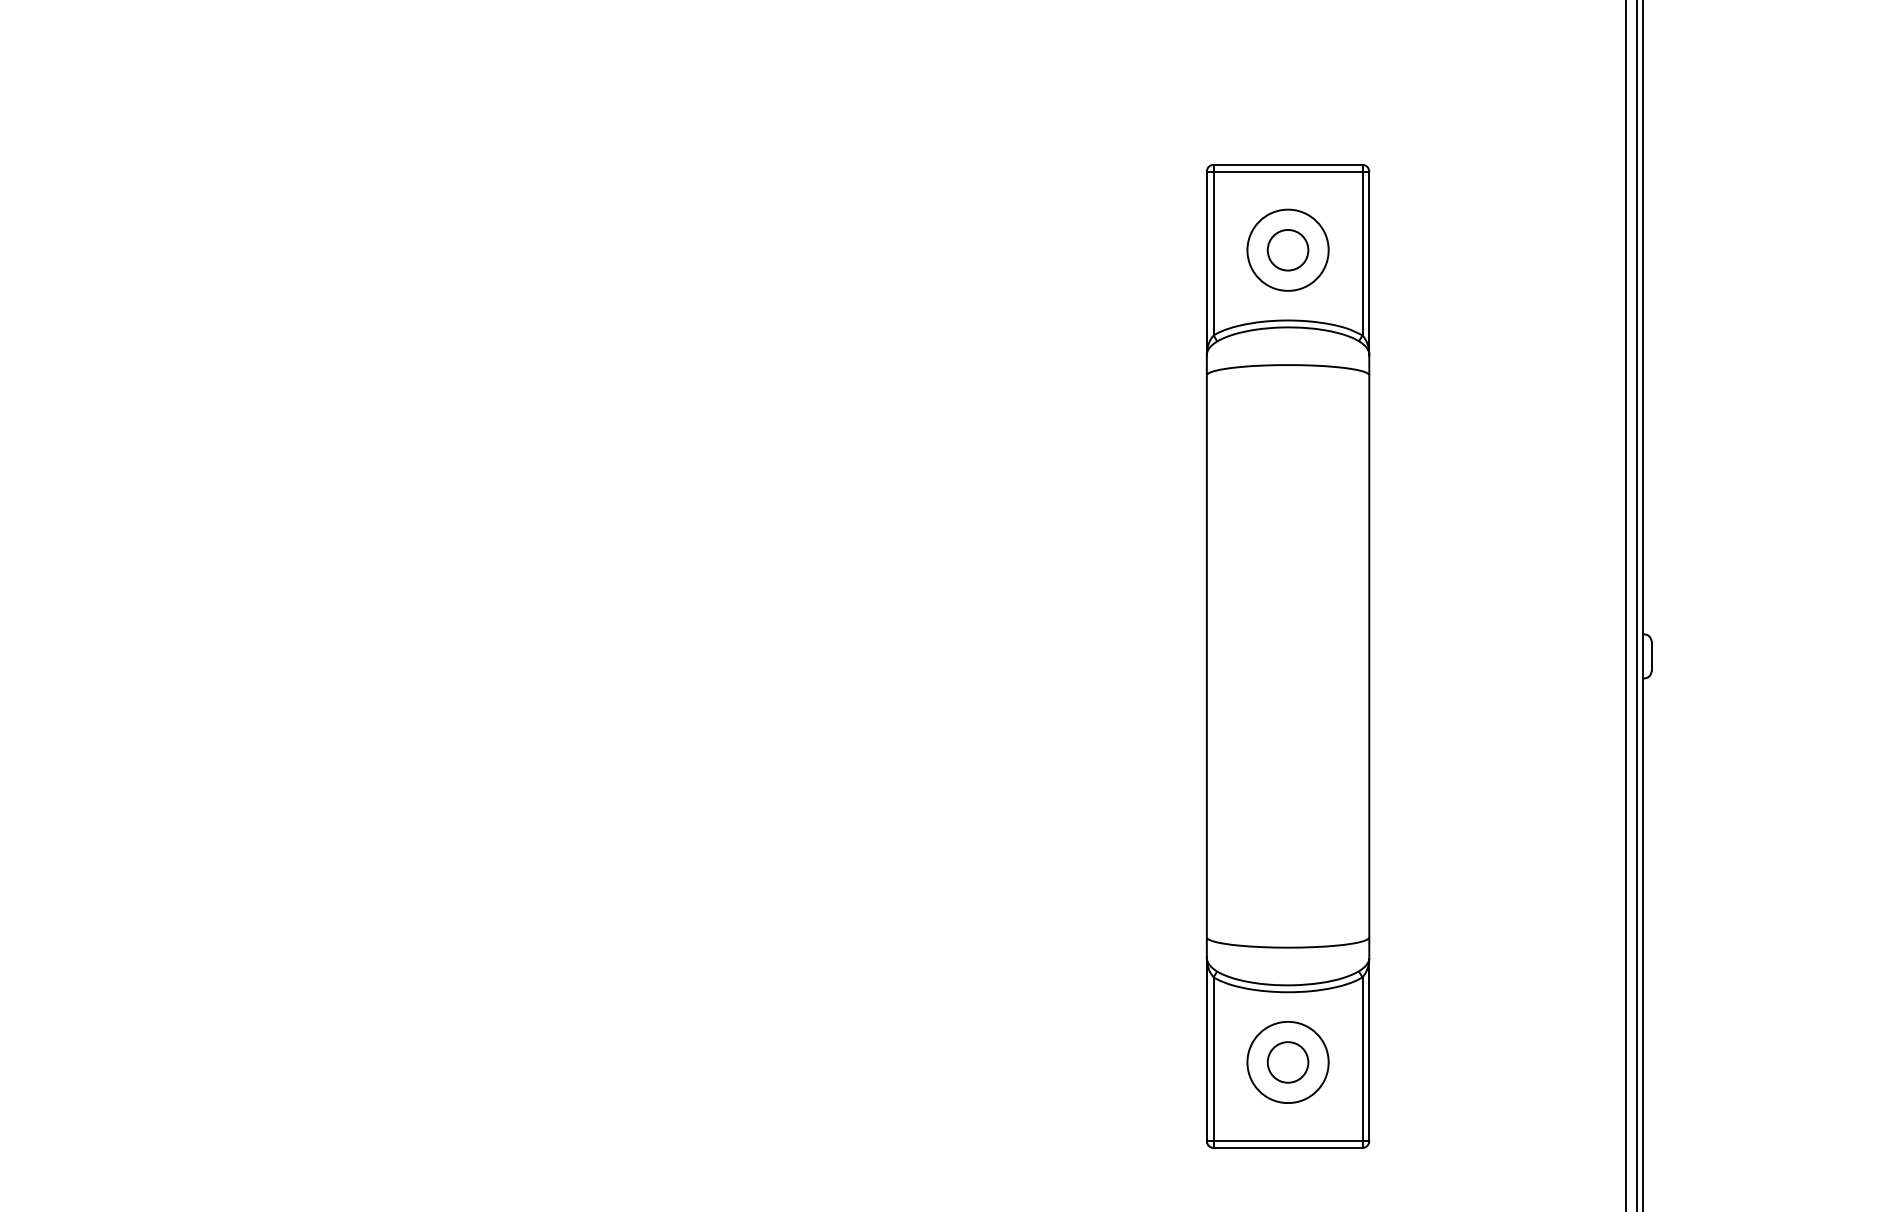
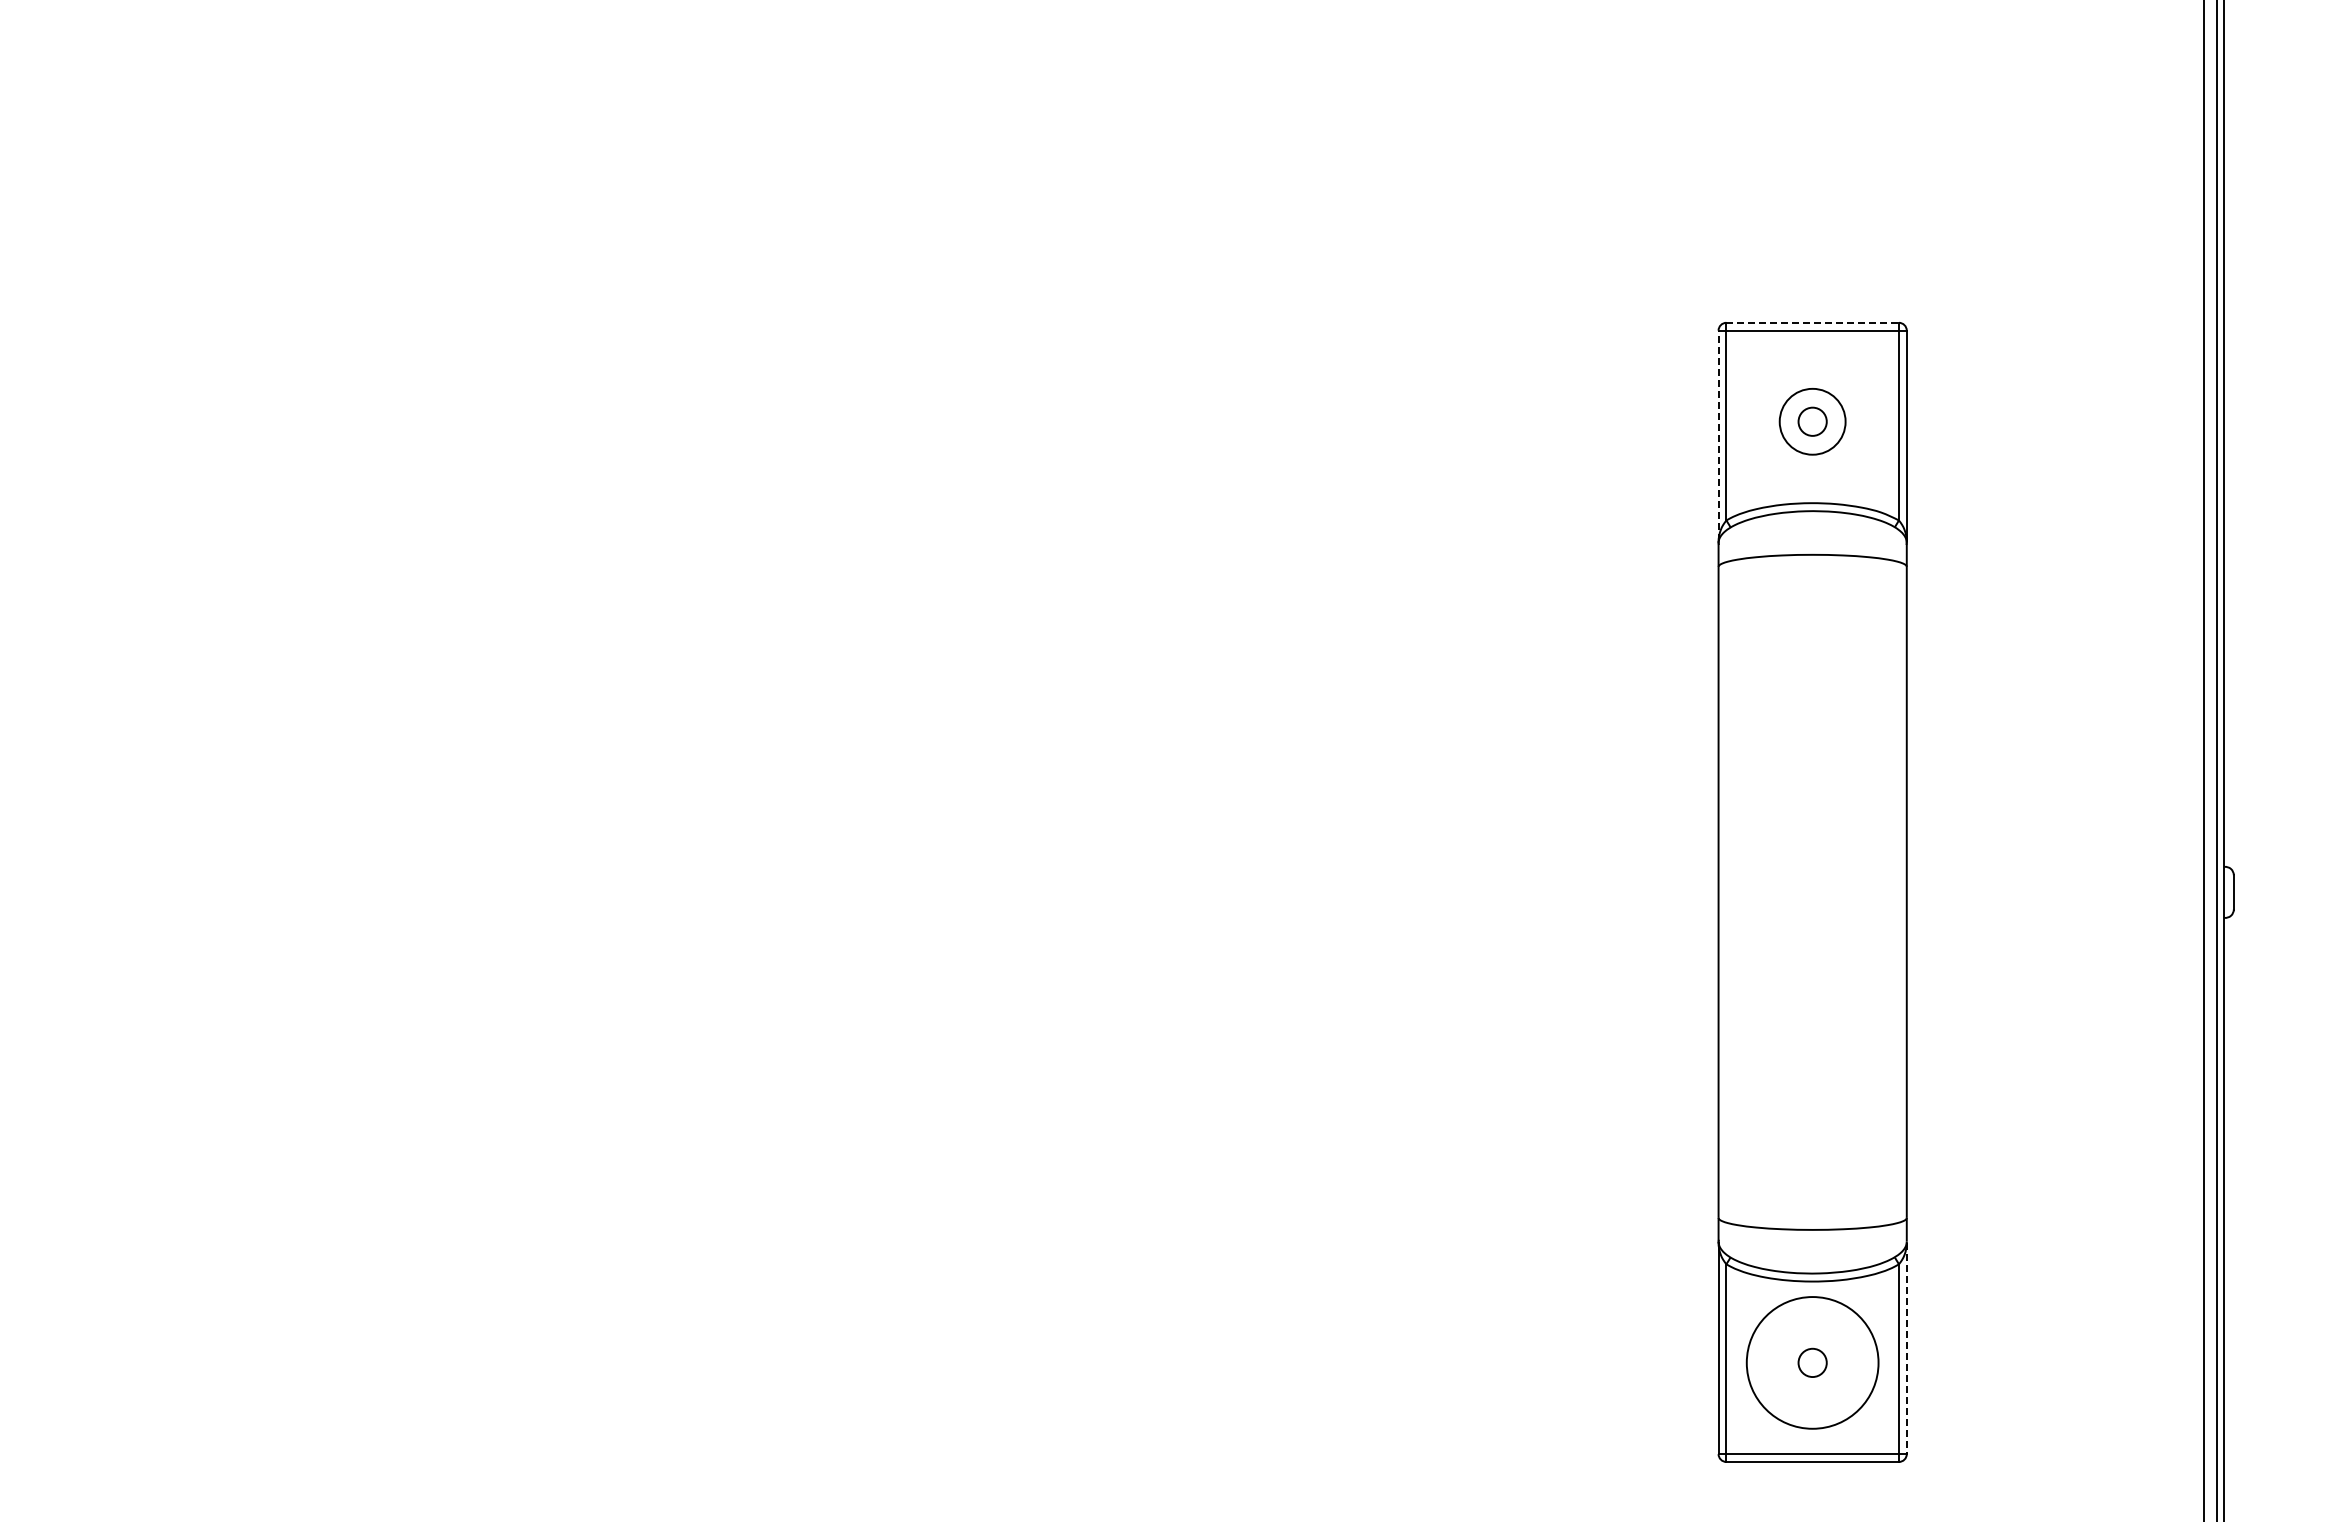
line: (1288, 164) -> (1813, 322), solid -> dashed
circle: (1287, 250) -> (1812, 421), size x0.6
circle: (1287, 250) -> (1812, 421), size x0.7
line: (1206, 262) -> (1718, 435), solid -> dashed
line: (1369, 1050) -> (1906, 1348), solid -> dashed
circle: (1287, 1062) -> (1812, 1362), size x0.6
circle: (1287, 1062) -> (1812, 1362), size x1.4

